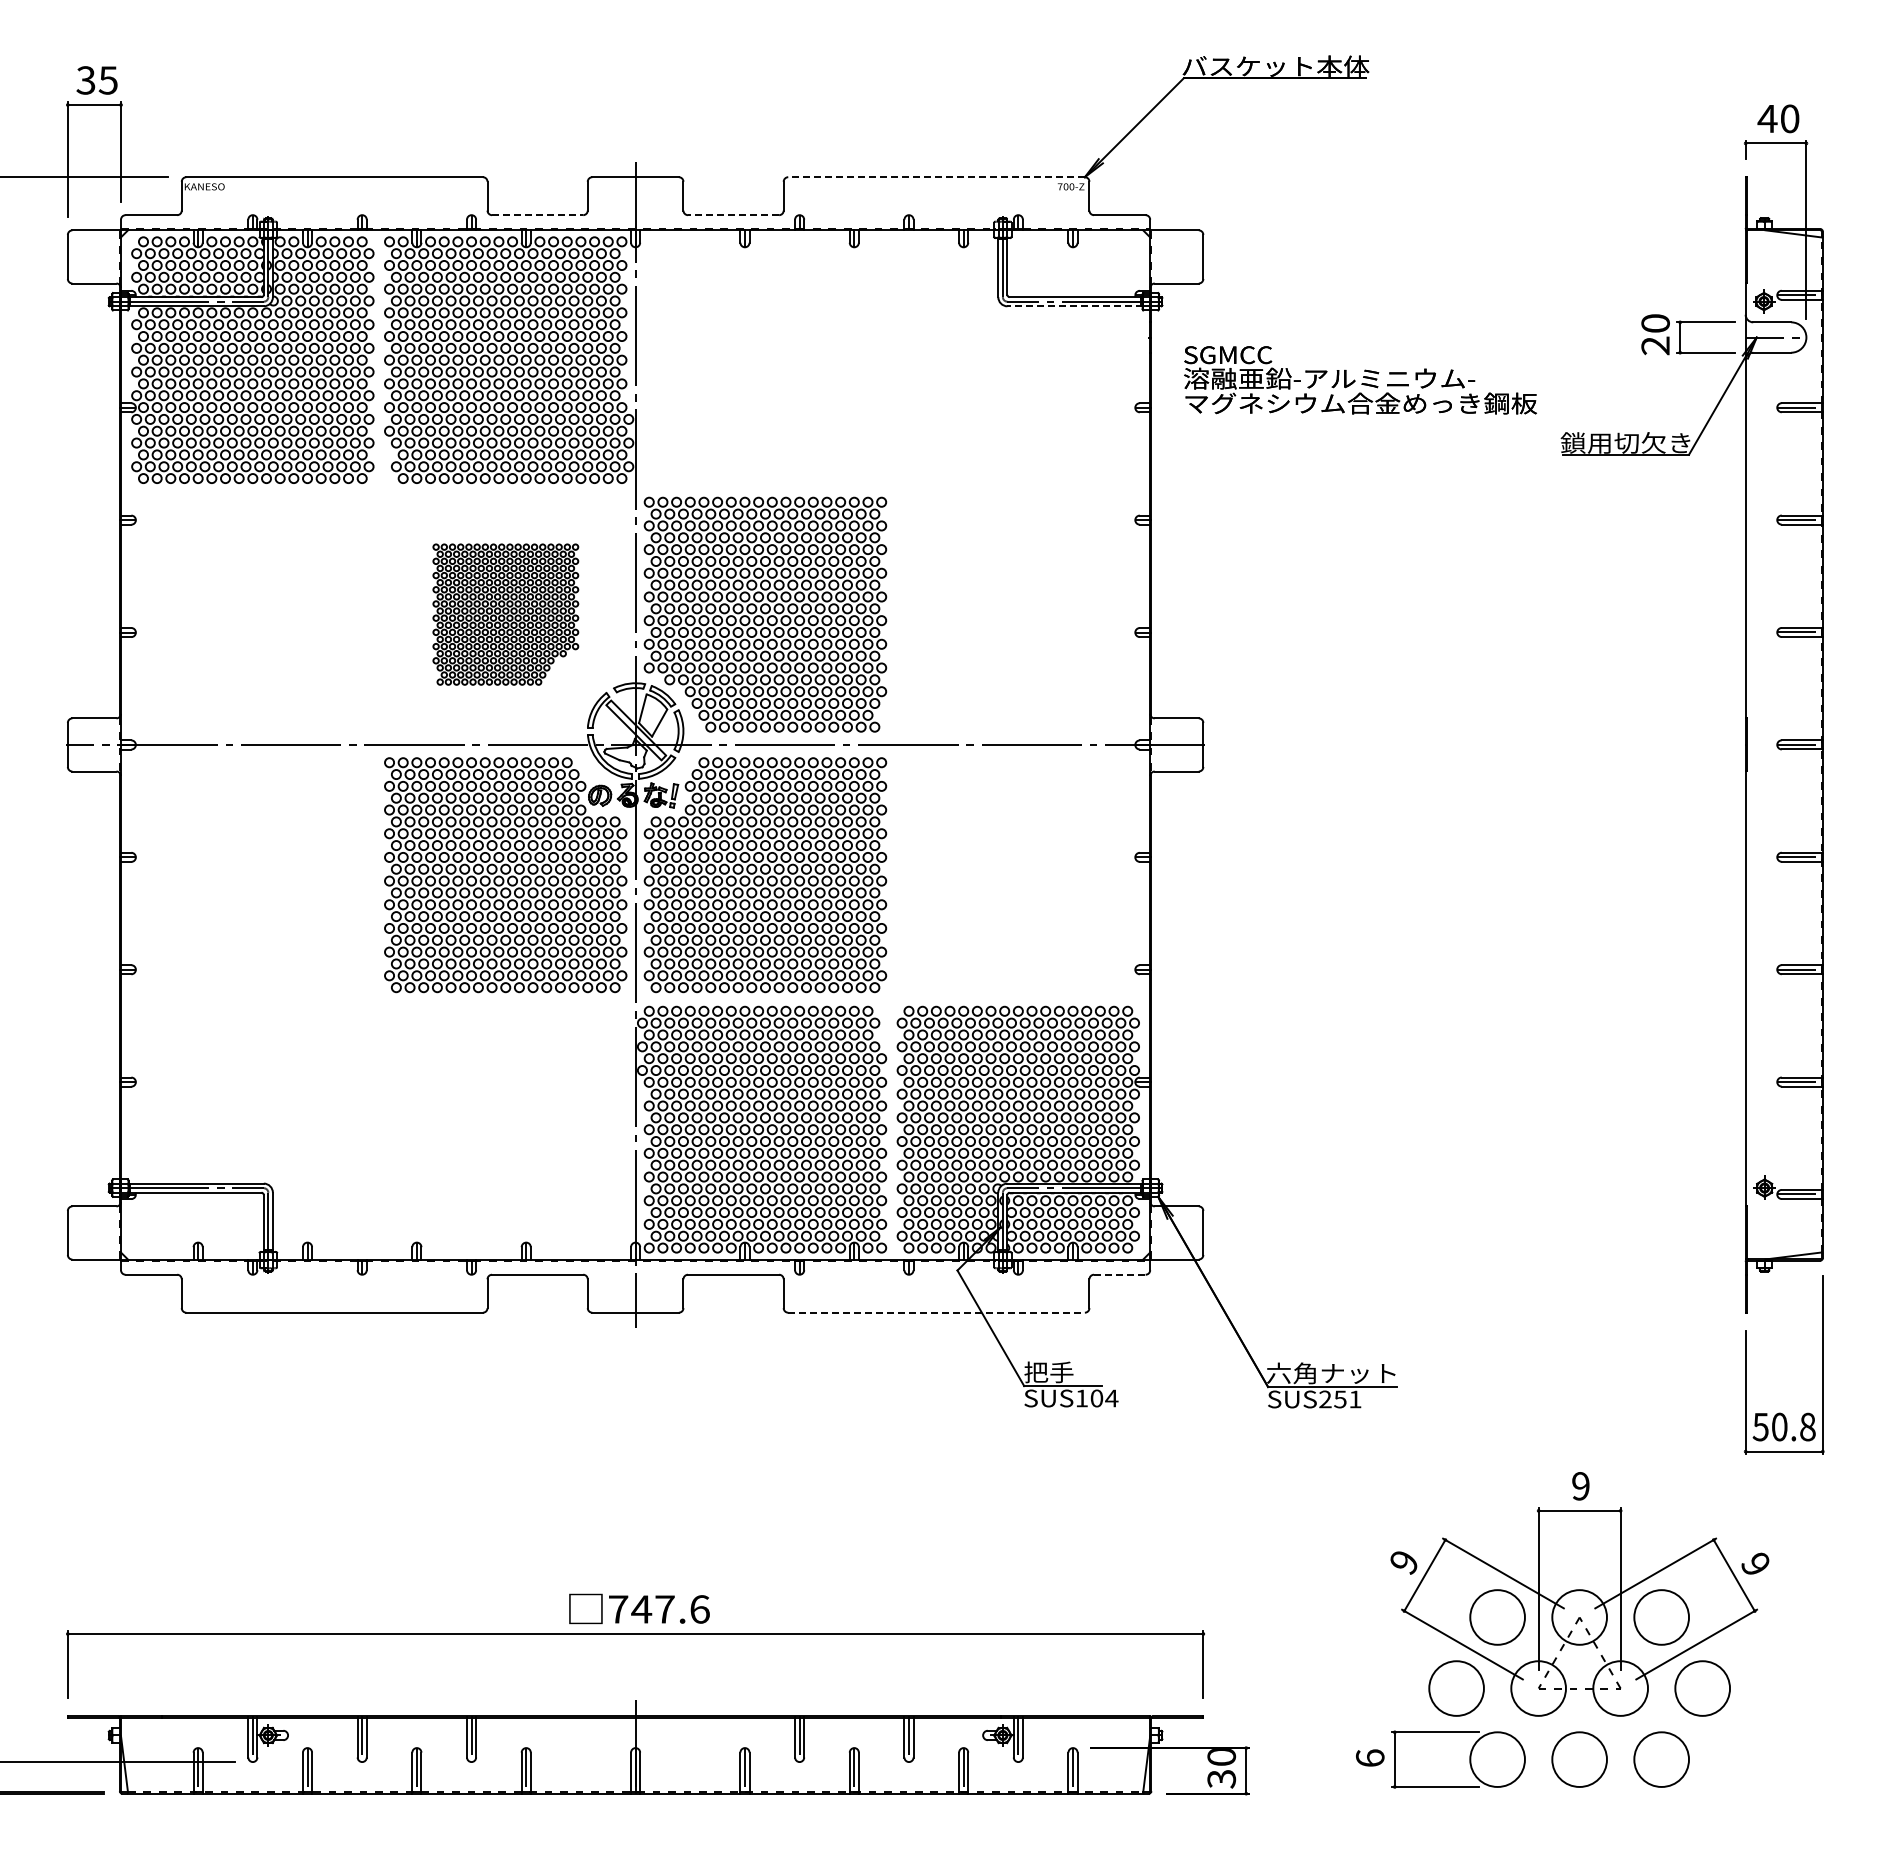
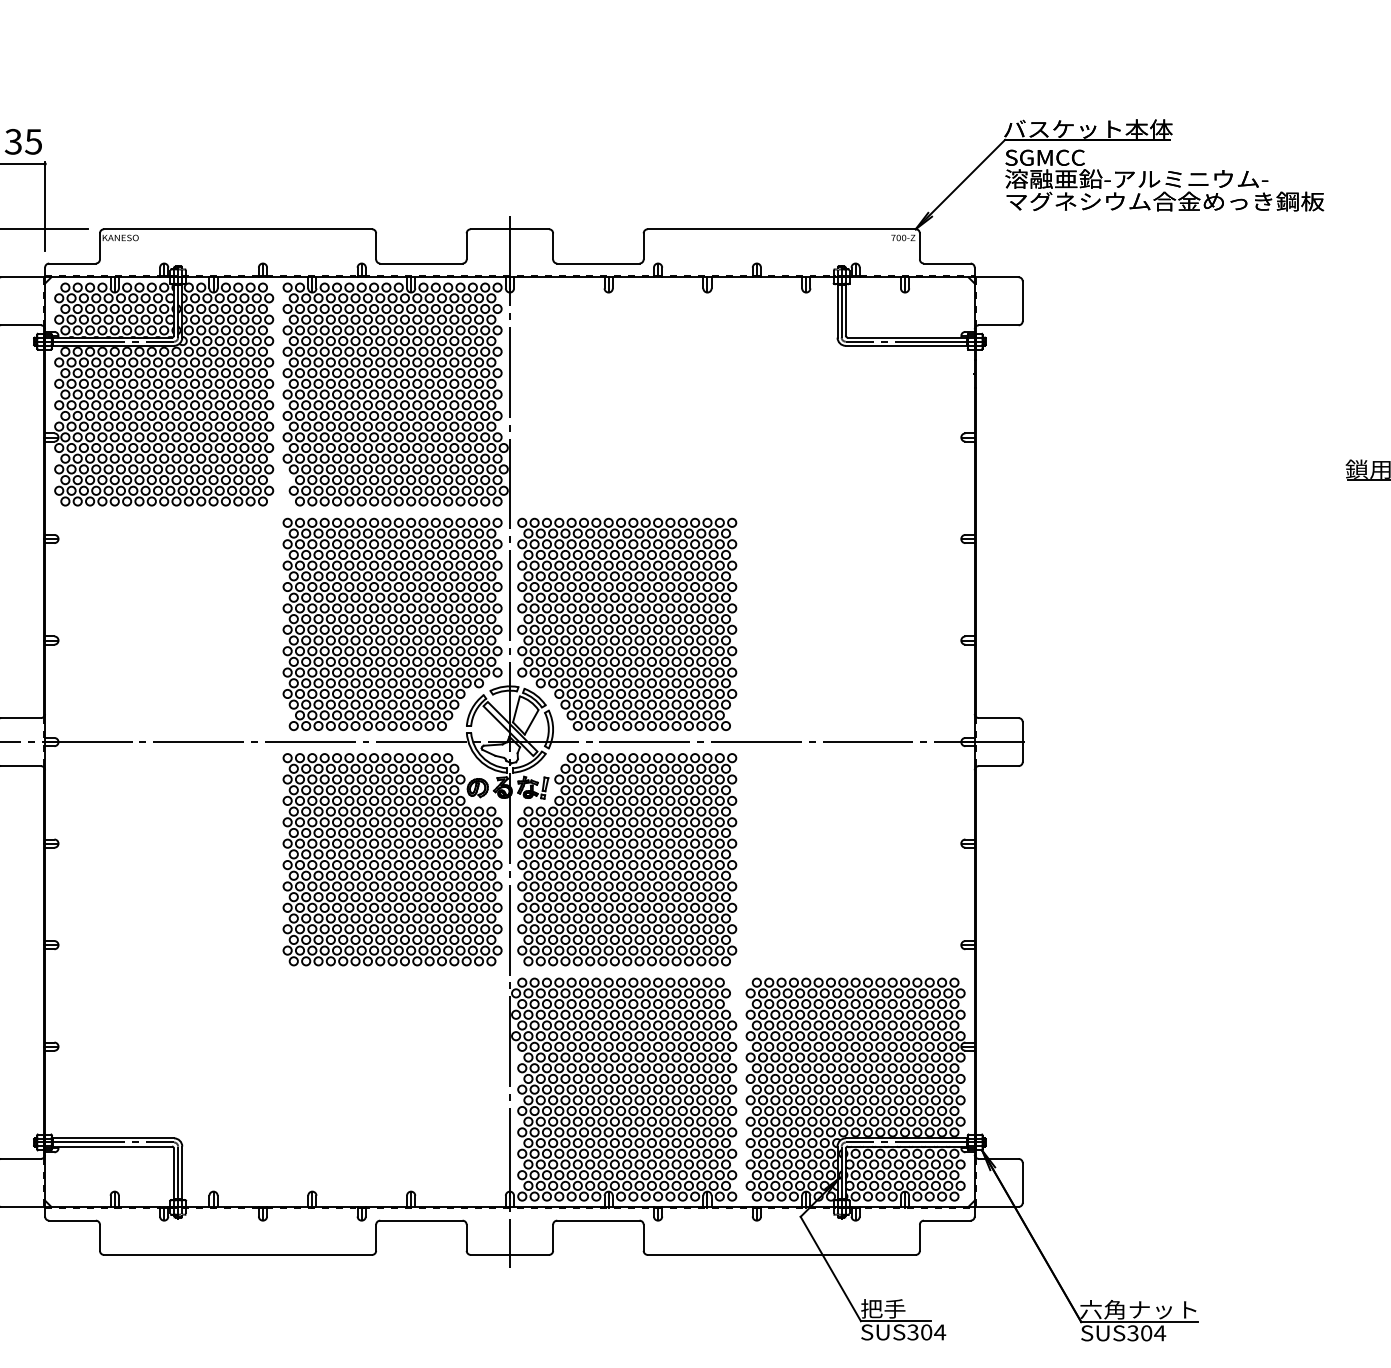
line: (936, 177) -> (781, 229), dashed -> solid
line: (537, 215) -> (421, 263), dashed -> solid
line: (733, 215) -> (598, 263), dashed -> solid
line: (1075, 306) -> (907, 346), dashed -> solid
text: (1360, 380) -> (1164, 180), moved
part: (505, 614) -> (392, 624), size x1.67
line: (1119, 1274) -> (947, 1220), dashed -> solid
line: (937, 1312) -> (782, 1254), dashed -> solid
text: (1081, 1398) -> (912, 1332), SUS104 -> SUS304
text: (1340, 1399) -> (1146, 1333), SUS251 -> SUS304

